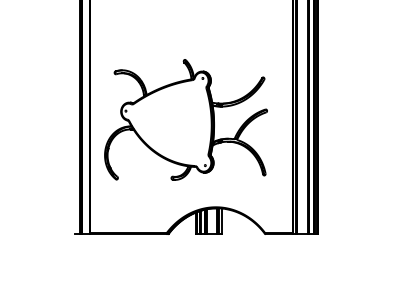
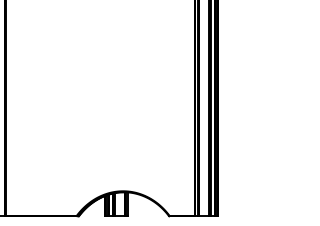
part: (185, 119) -> (94, 109), removed

